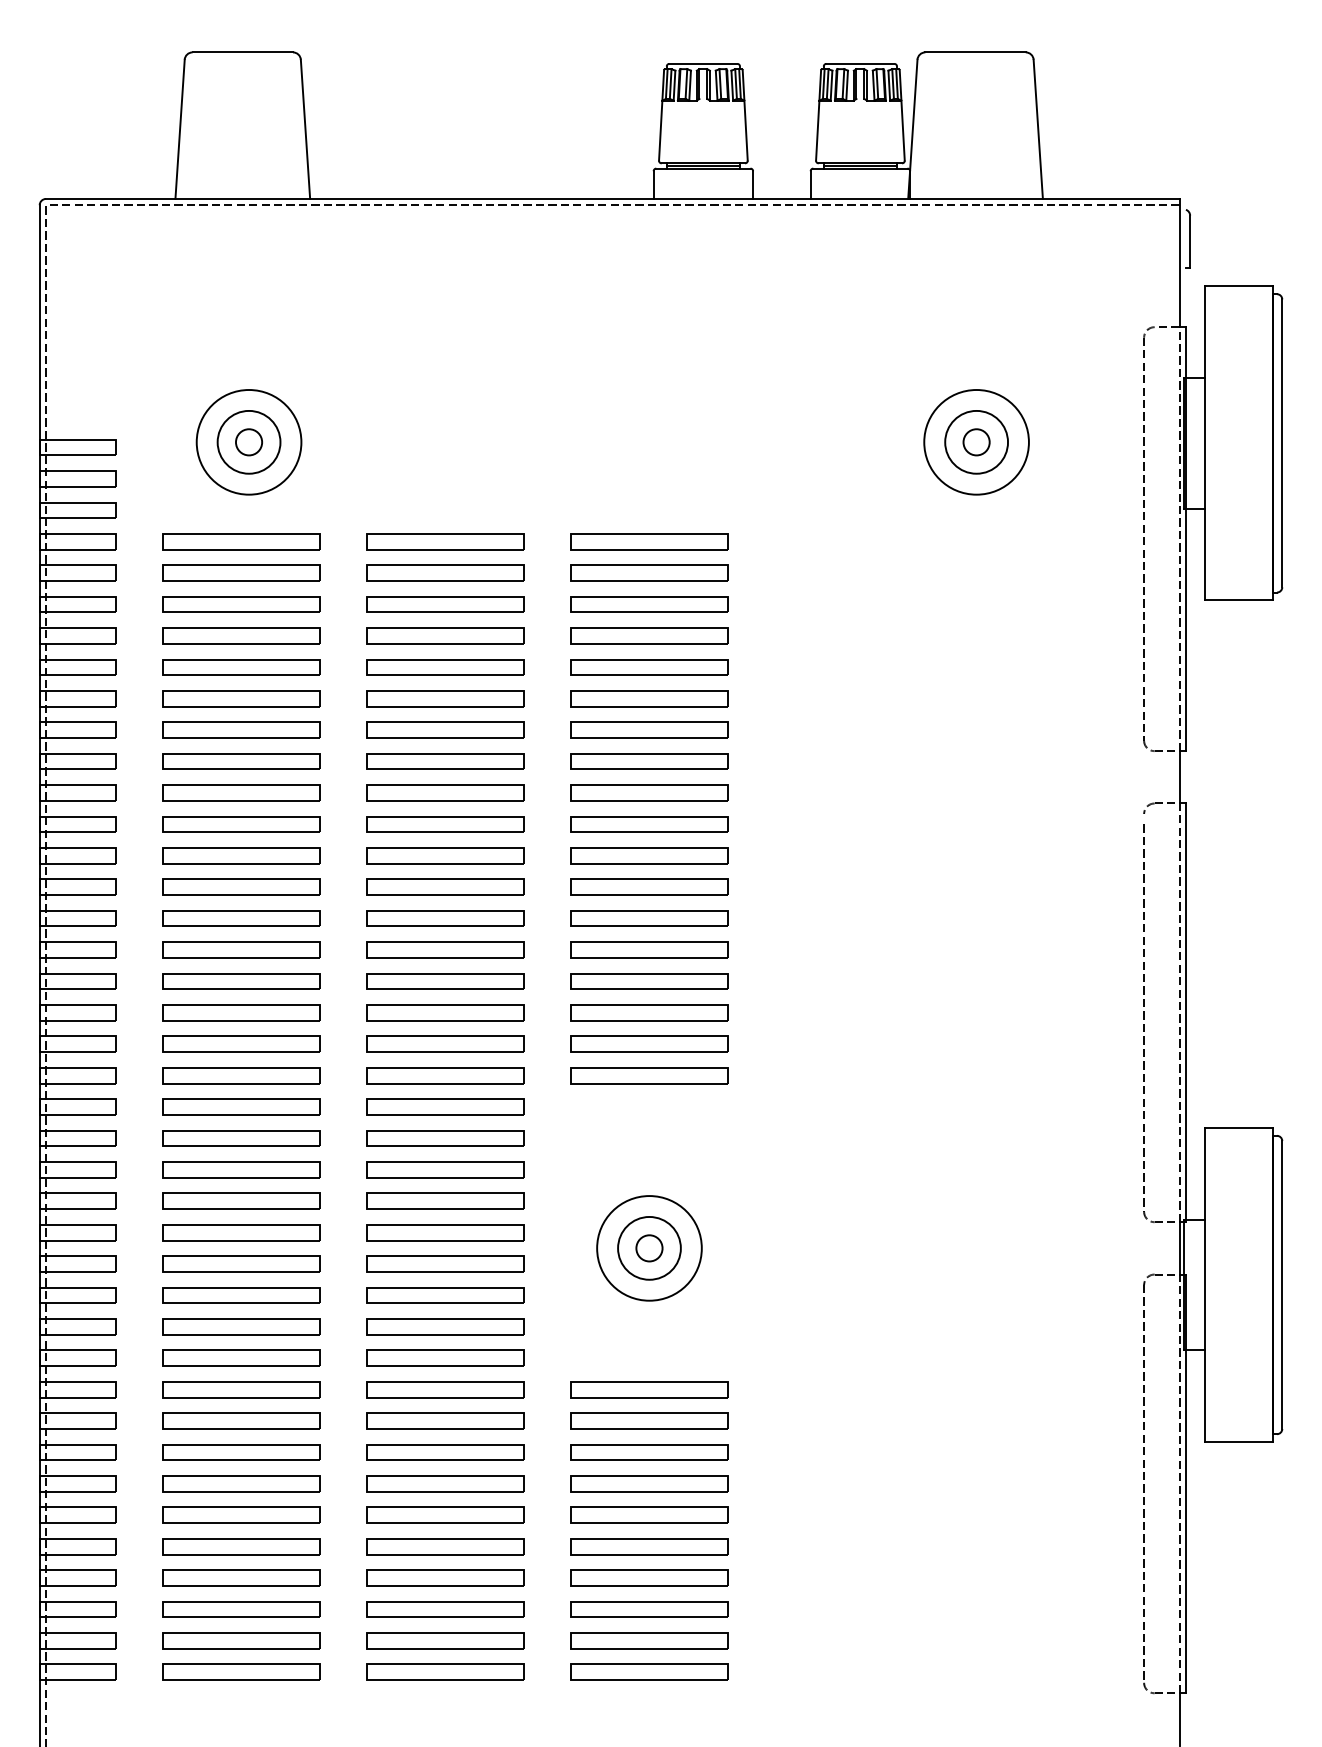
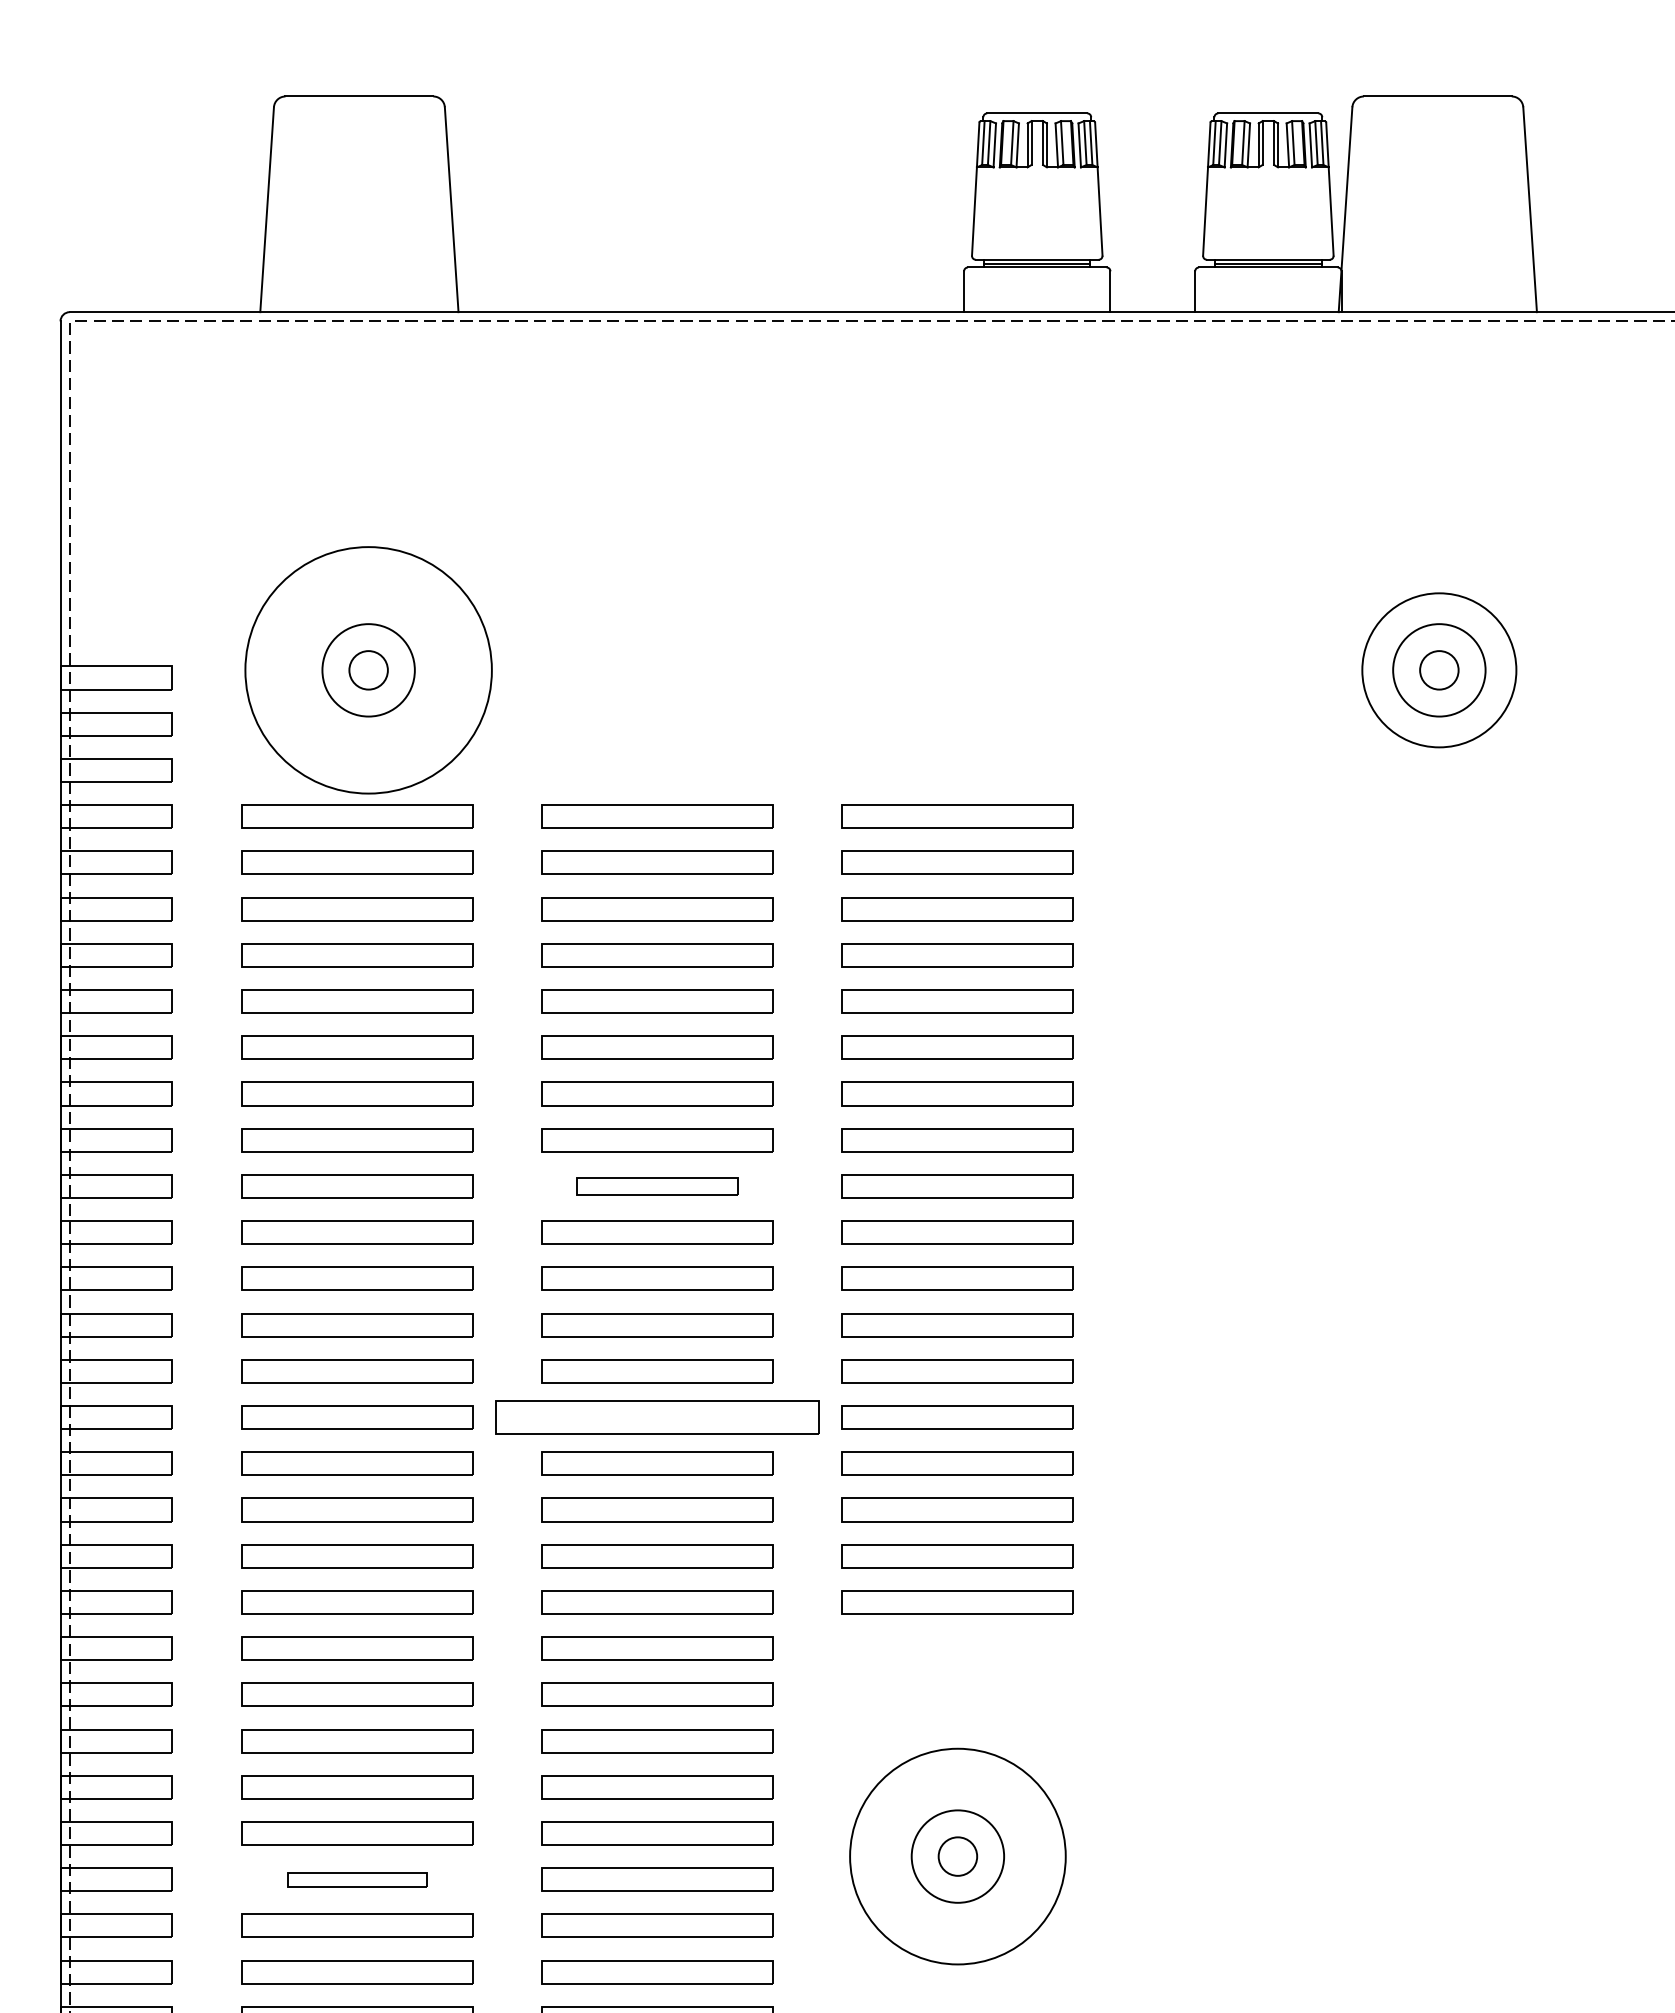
circle: (248, 442) -> (367, 670), size x1.6
part: (445, 792) -> (657, 1185), size x0.7
part: (445, 949) -> (657, 1416), size x1.4
circle: (649, 1248) -> (957, 1856), size x1.4
part: (241, 1263) -> (357, 1878), size x0.6

